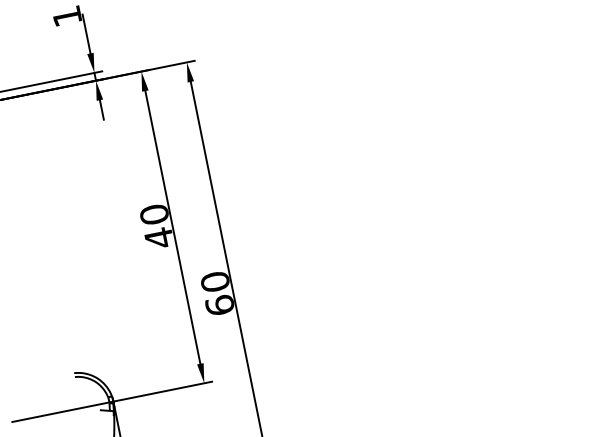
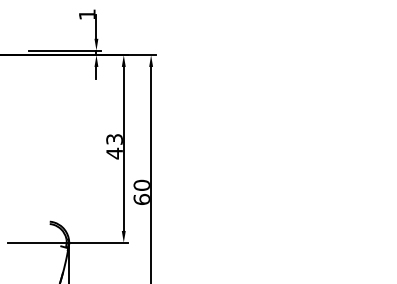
text: (153, 213) -> (114, 138), 40 -> 43

